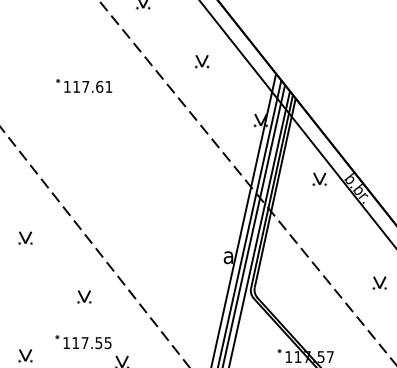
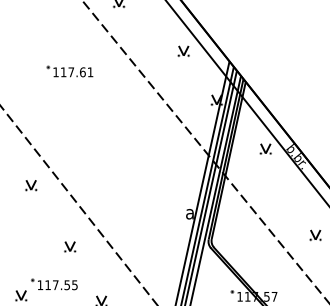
part: (201, 61) -> (183, 51), moved
part: (25, 237) -> (31, 184), moved
part: (83, 342) -> (54, 284), moved

